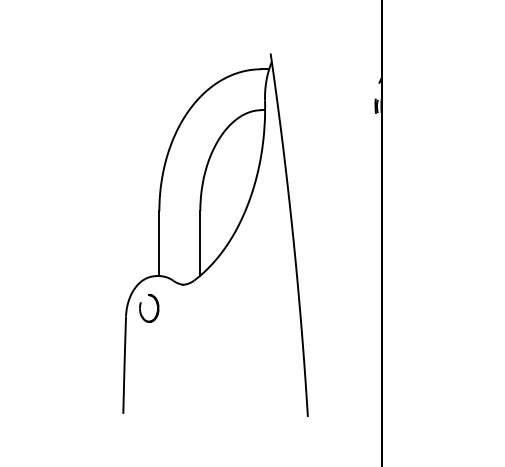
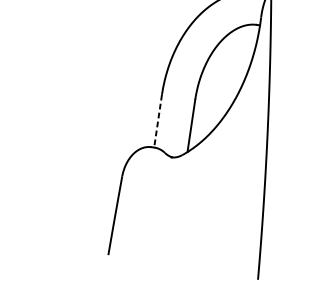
line: (159, 244) -> (158, 121), solid -> dashed
part: (156, 305) -> (148, 171), removed

